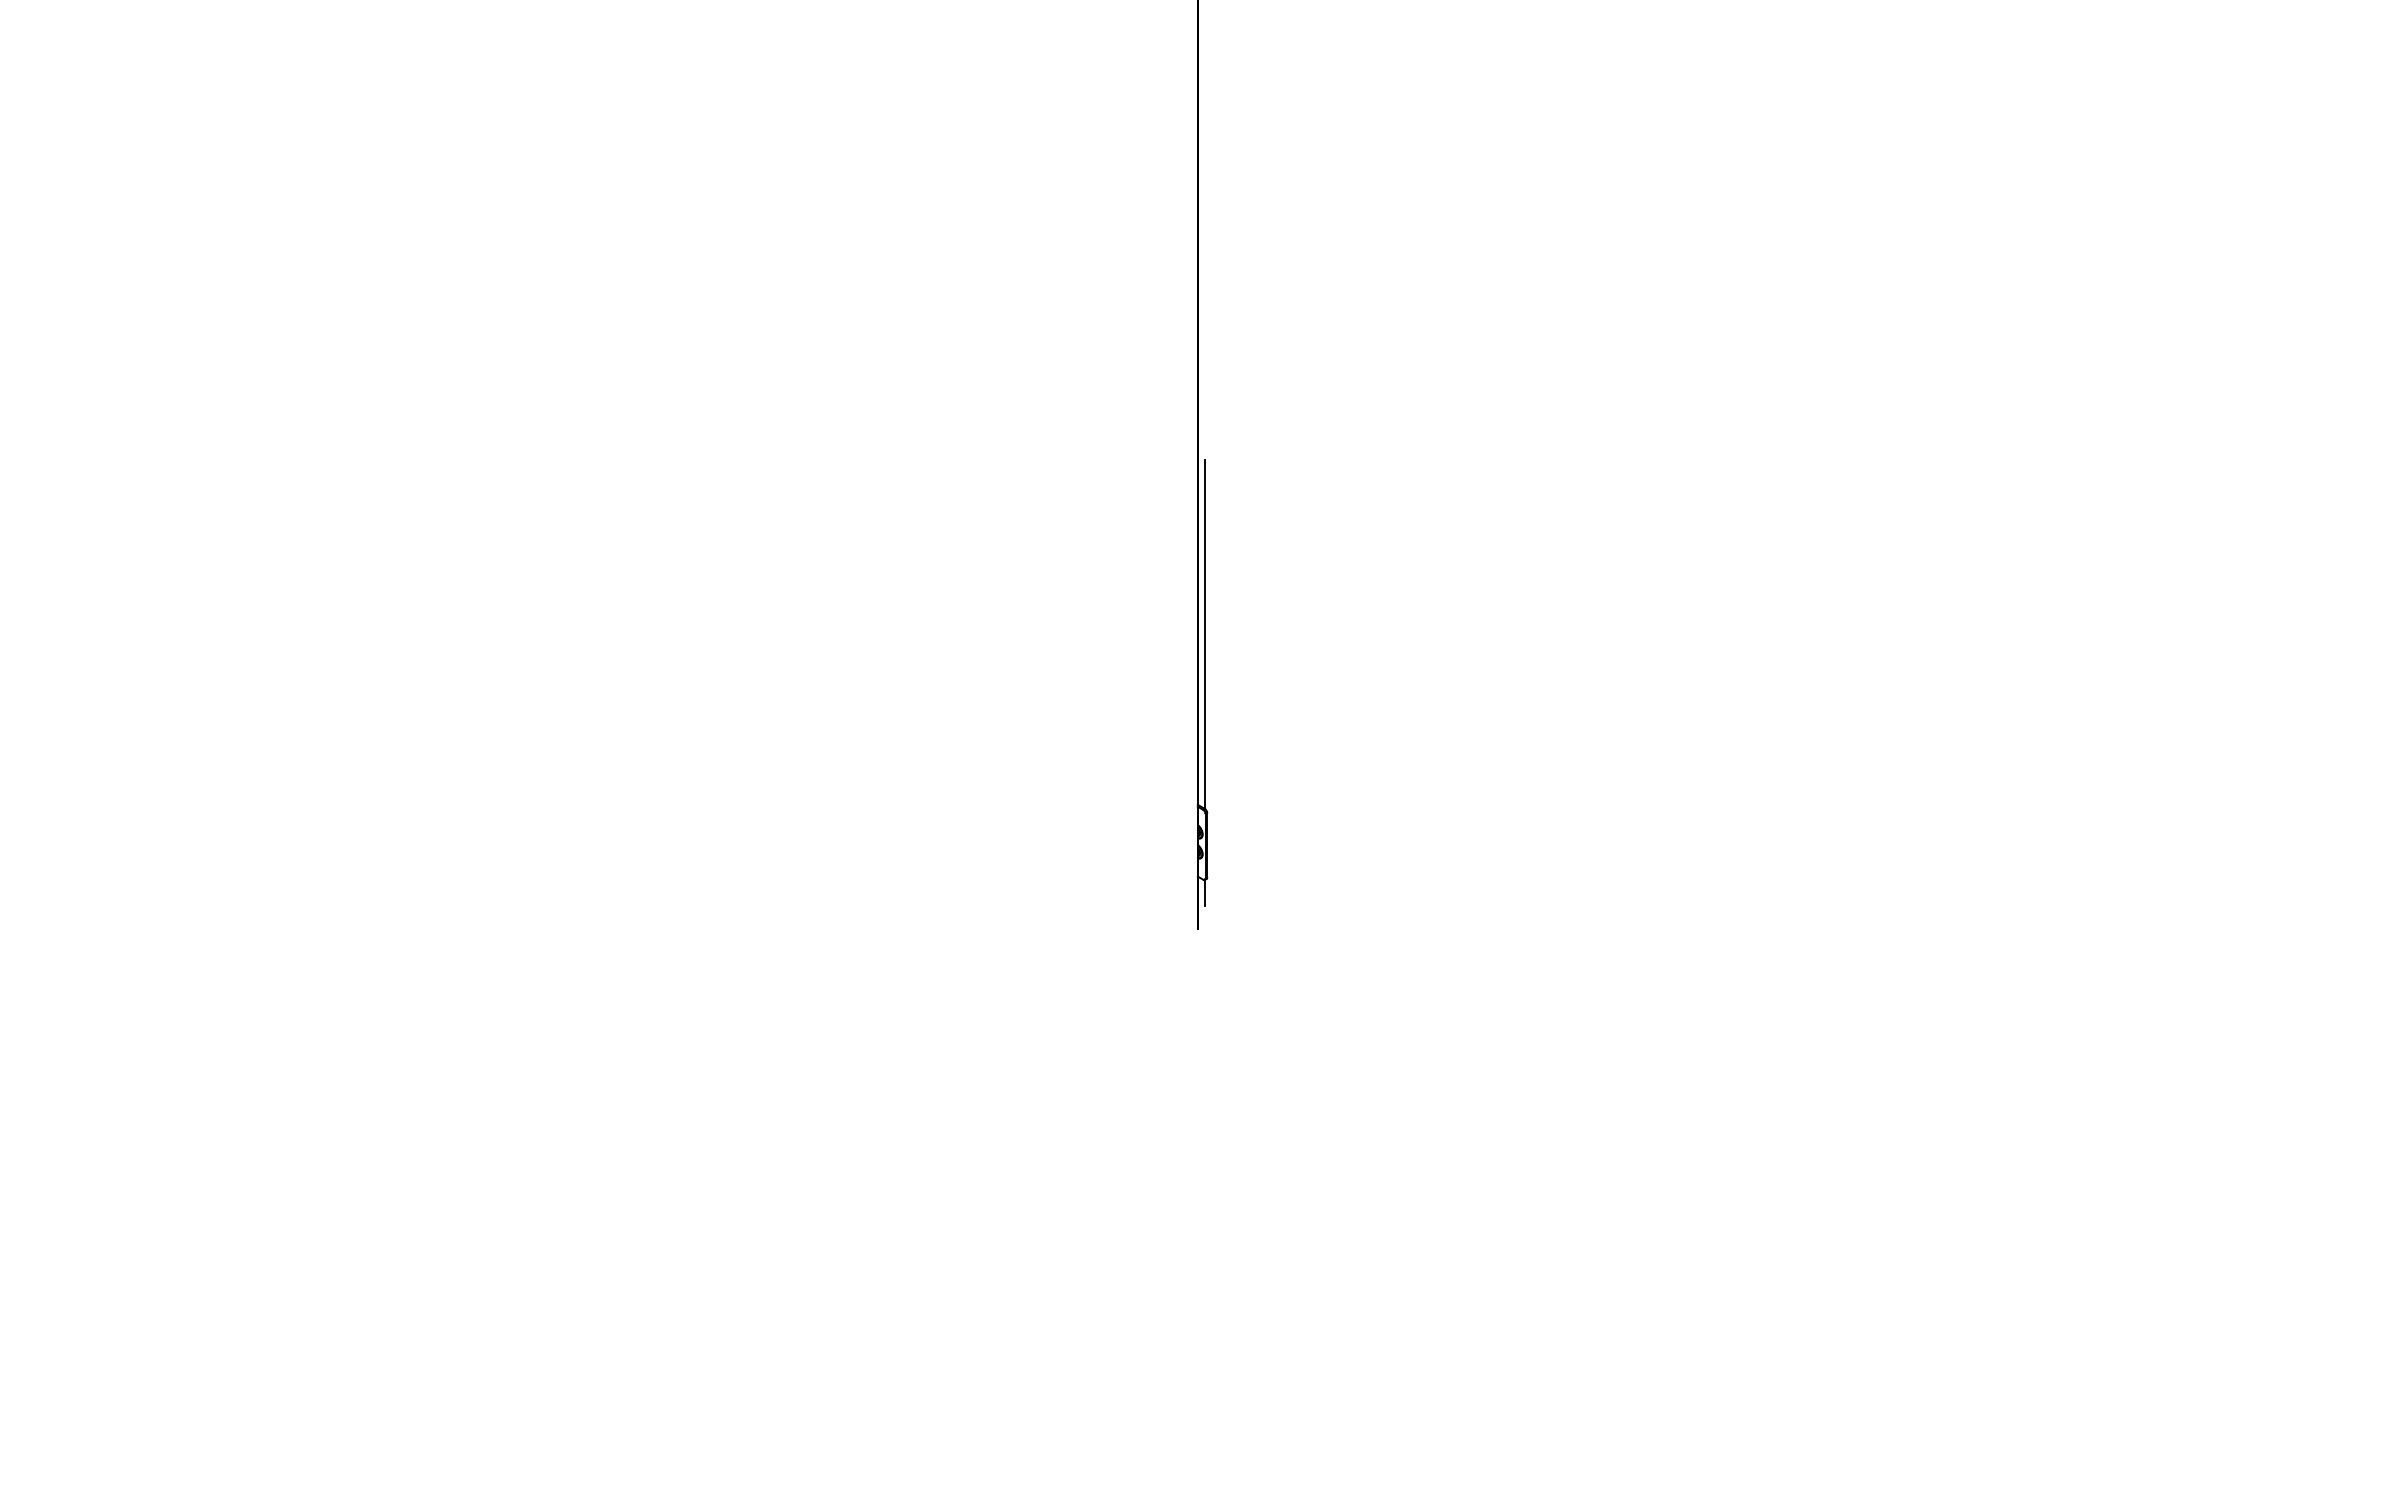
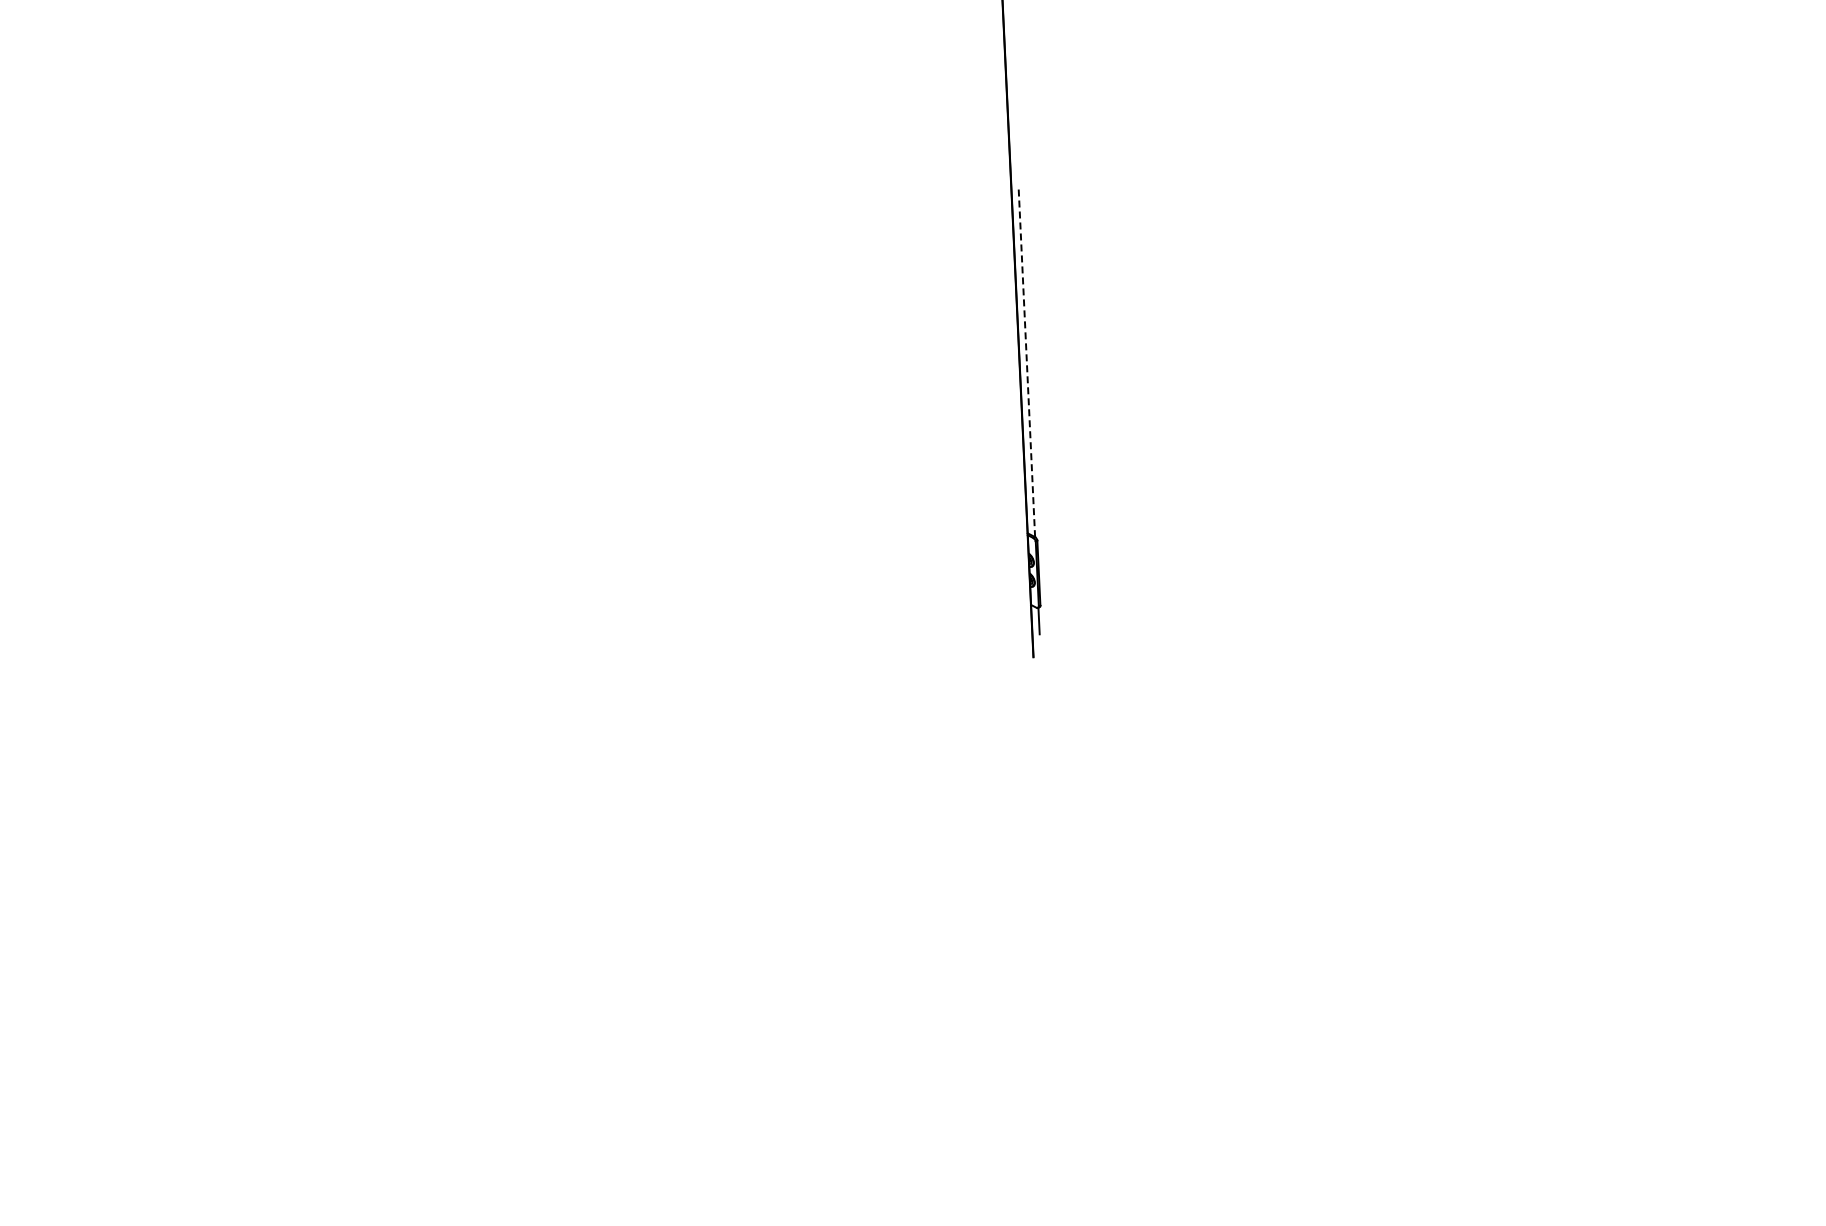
line: (1205, 634) -> (1027, 362), solid -> dashed

